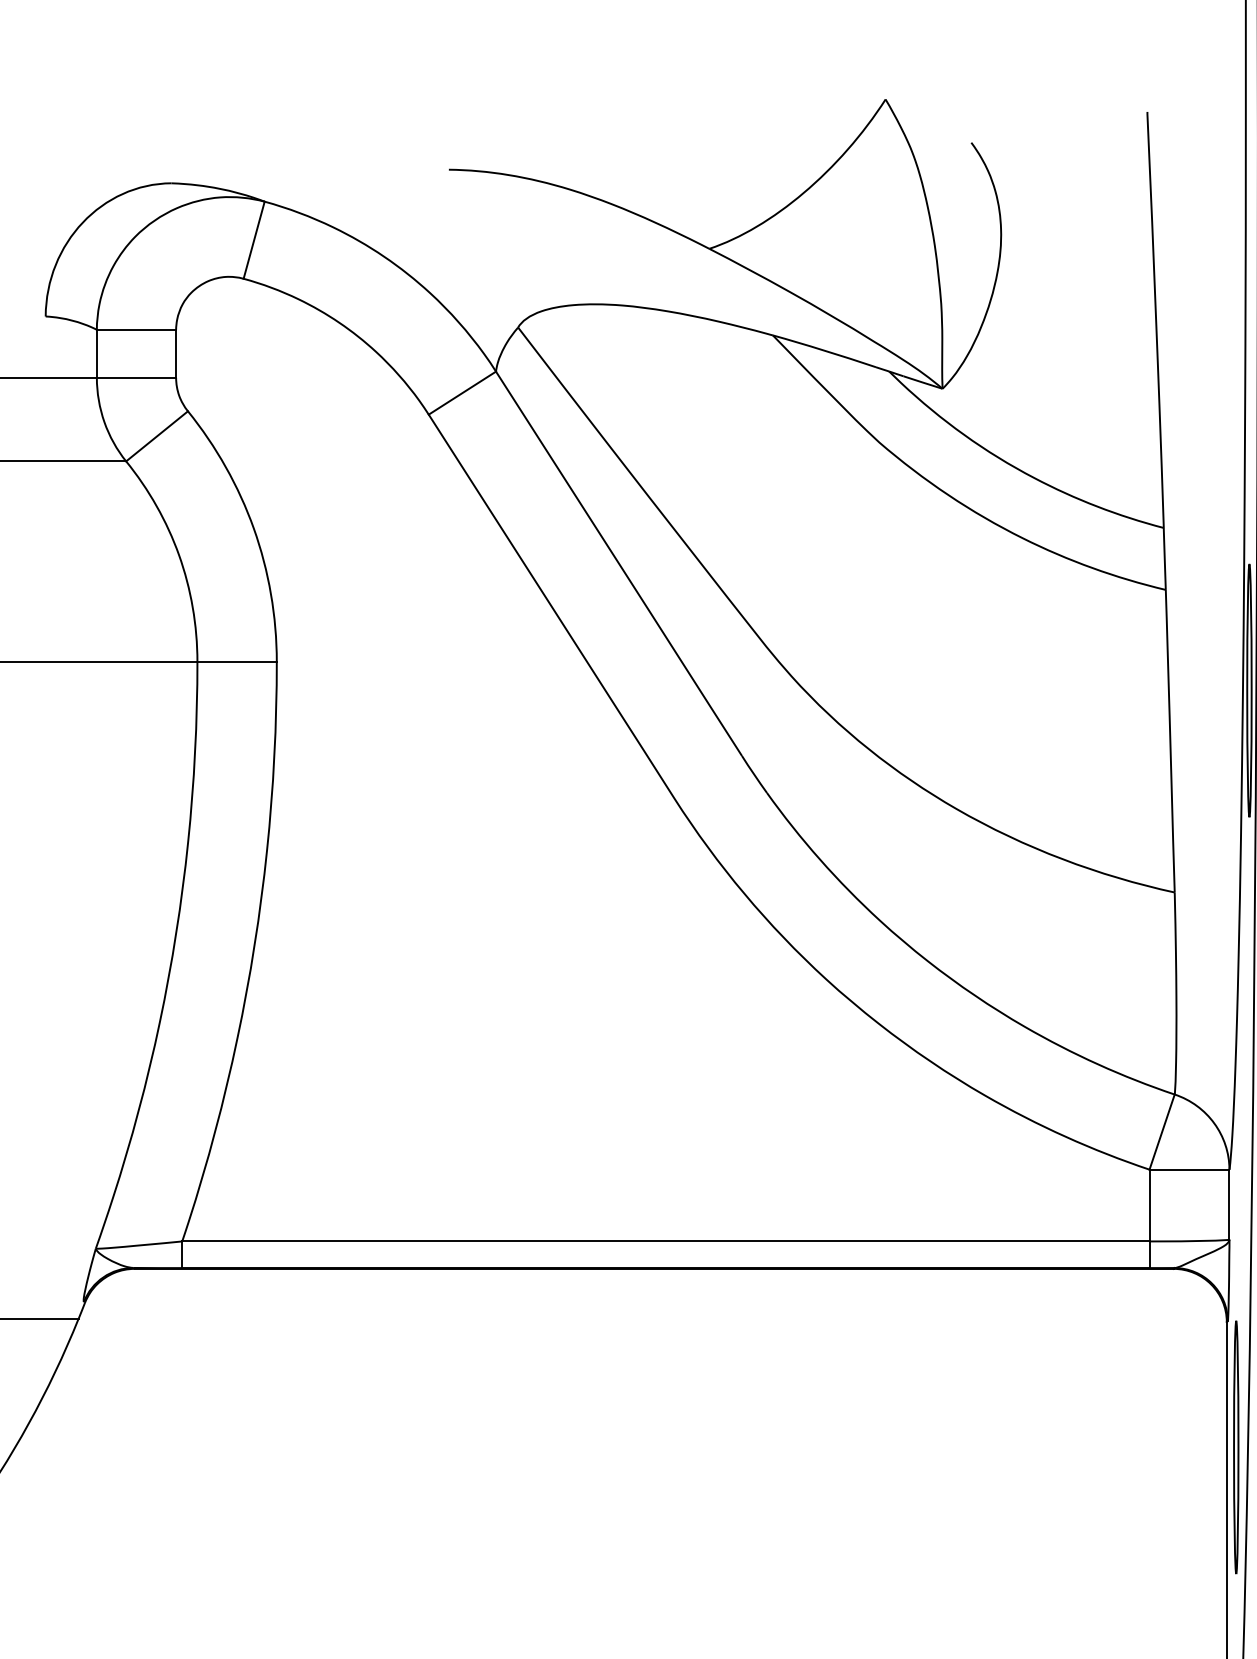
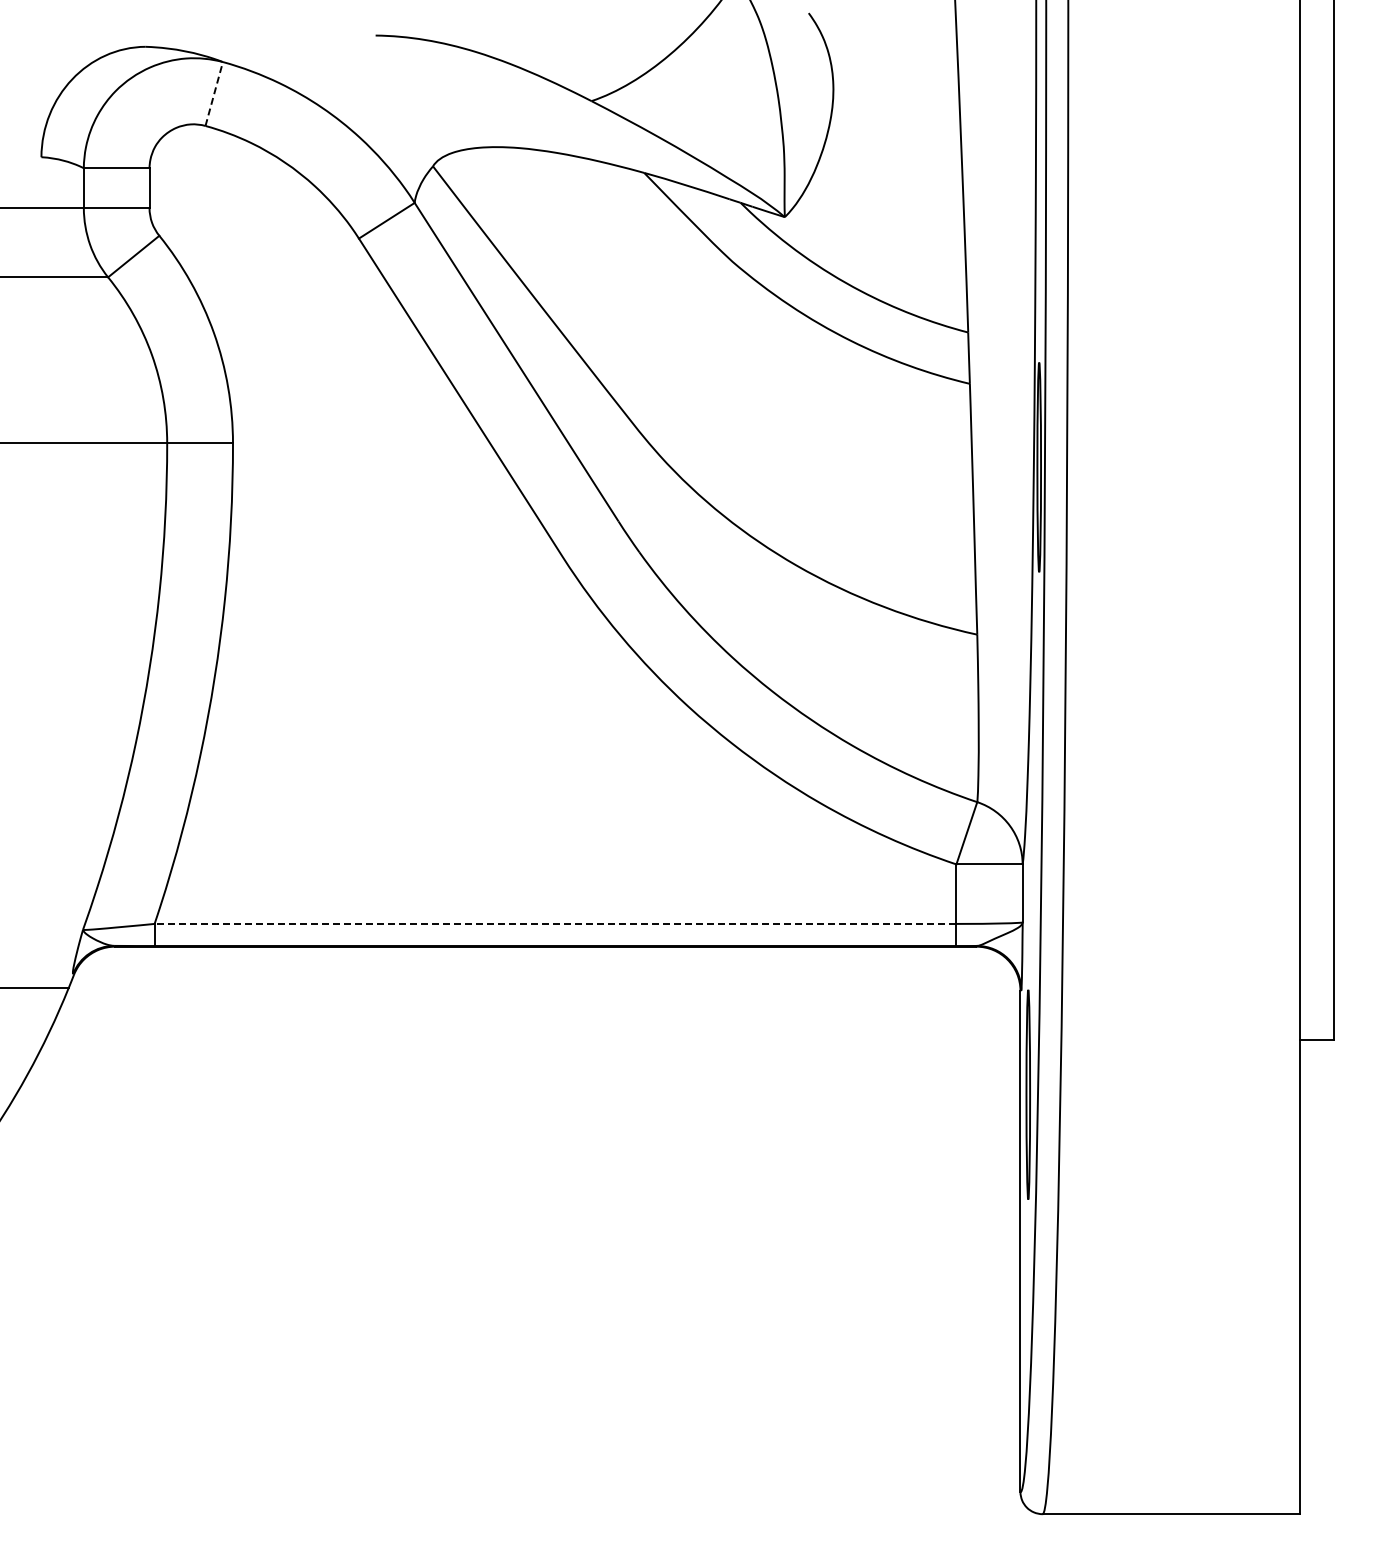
line: (254, 239) -> (214, 93), solid -> dashed
line: (665, 1240) -> (555, 923), solid -> dashed

